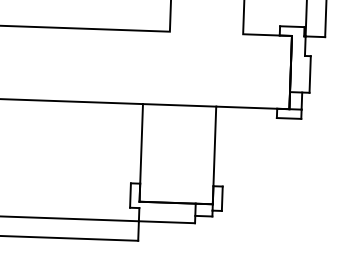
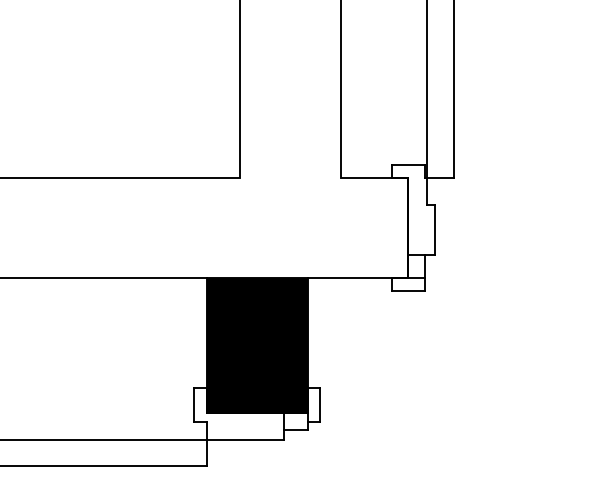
fill: (177, 154) -> (256, 345), added

